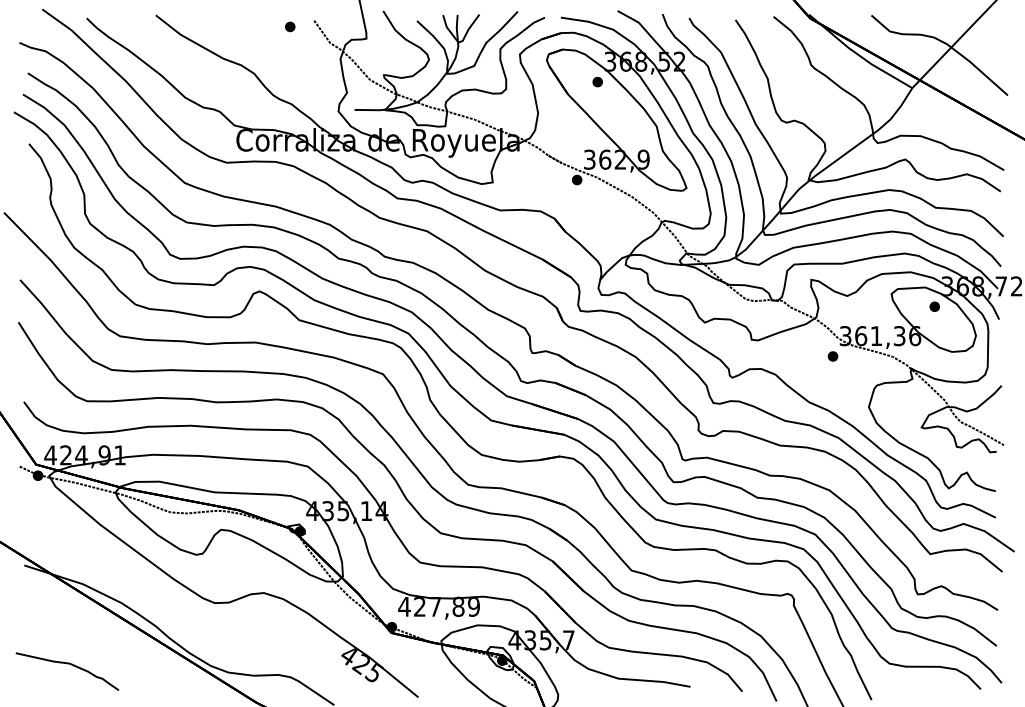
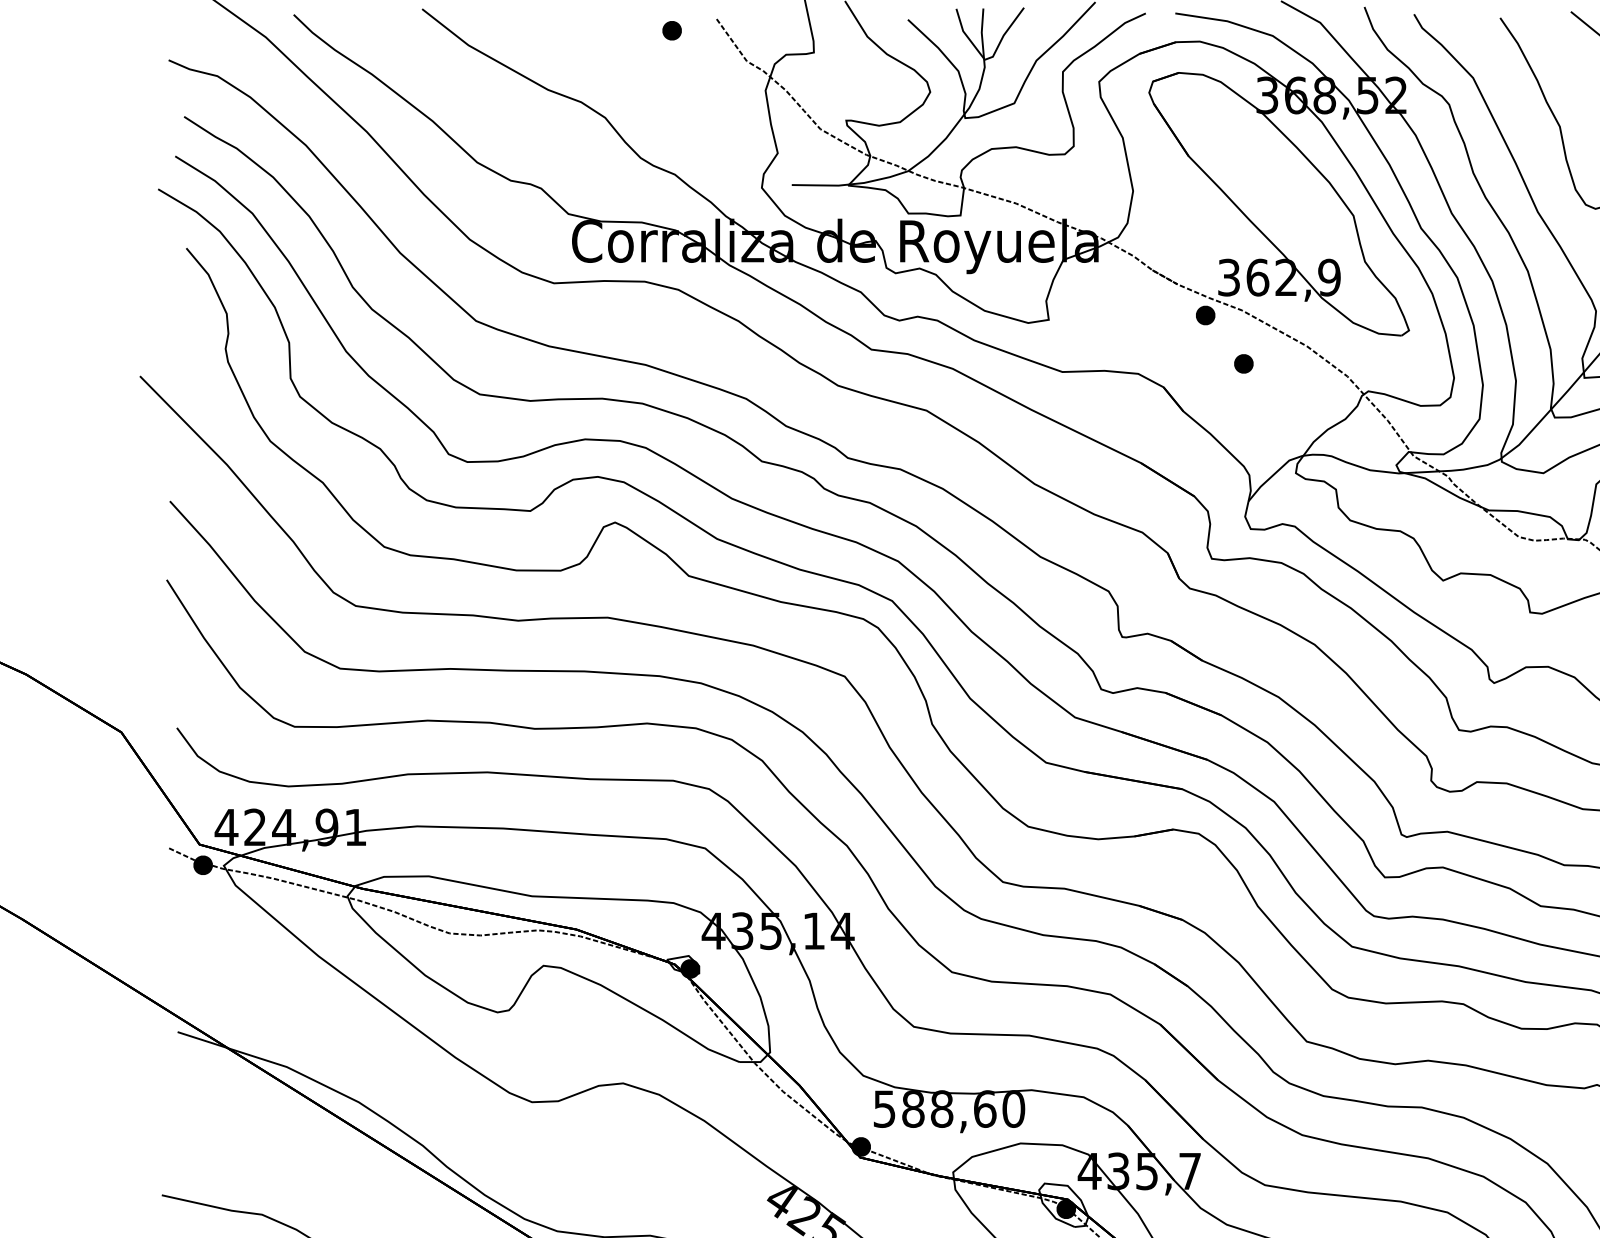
part: (597, 81) -> (1243, 362), moved
text: (439, 606) -> (949, 1108), 427,89 -> 588,60

